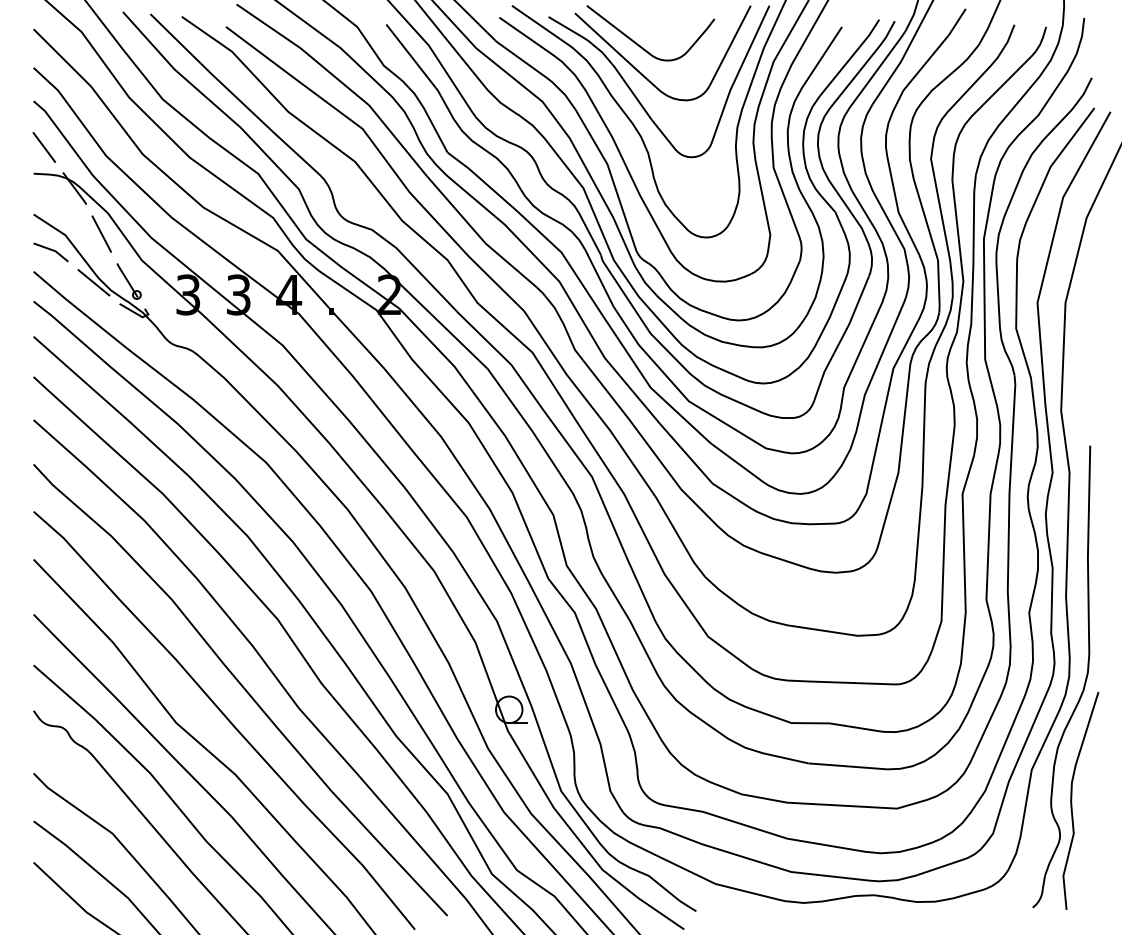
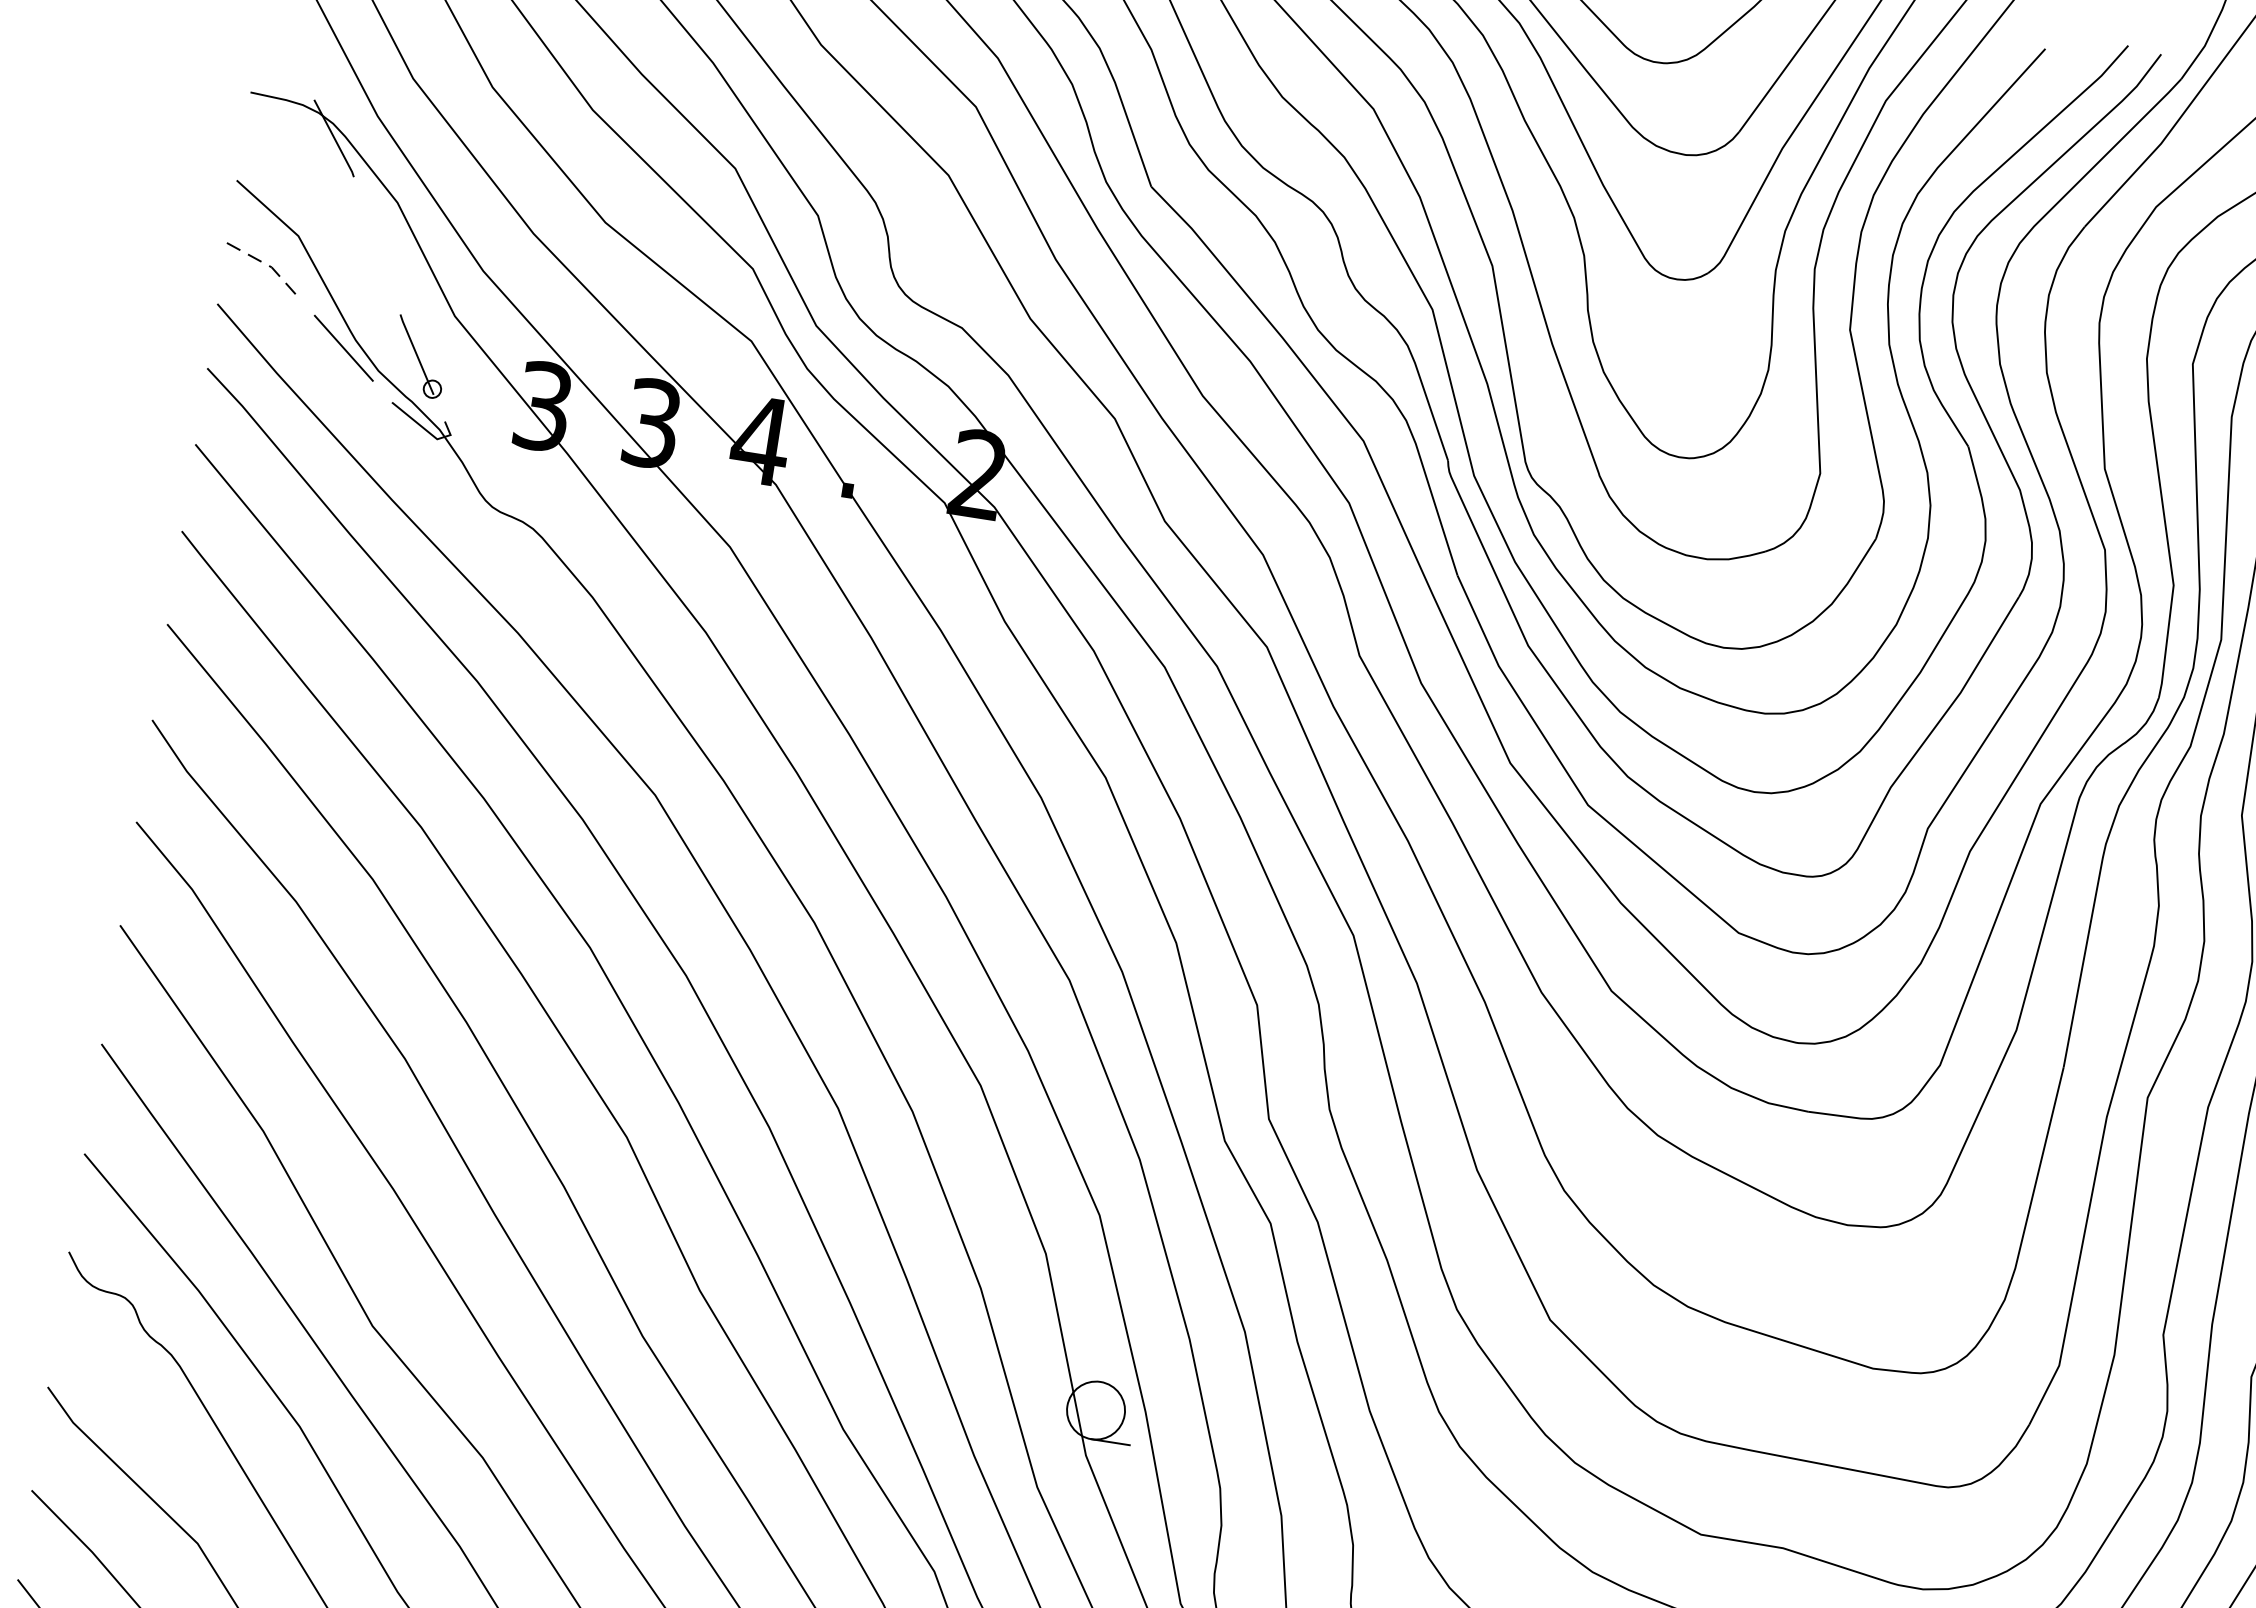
line: (44, 147) -> (282, 39), removed
line: (101, 233) -> (376, 244), removed
line: (52, 250) -> (265, 264), solid -> dashed

